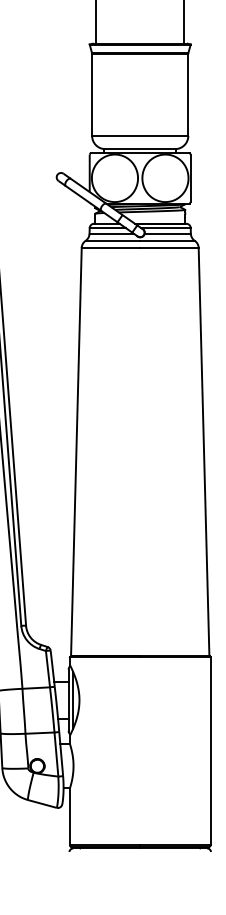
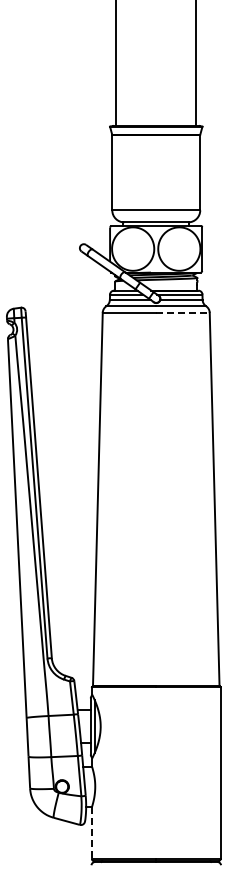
line: (170, 247) -> (183, 312), solid -> dashed
line: (69, 817) -> (91, 833), solid -> dashed

